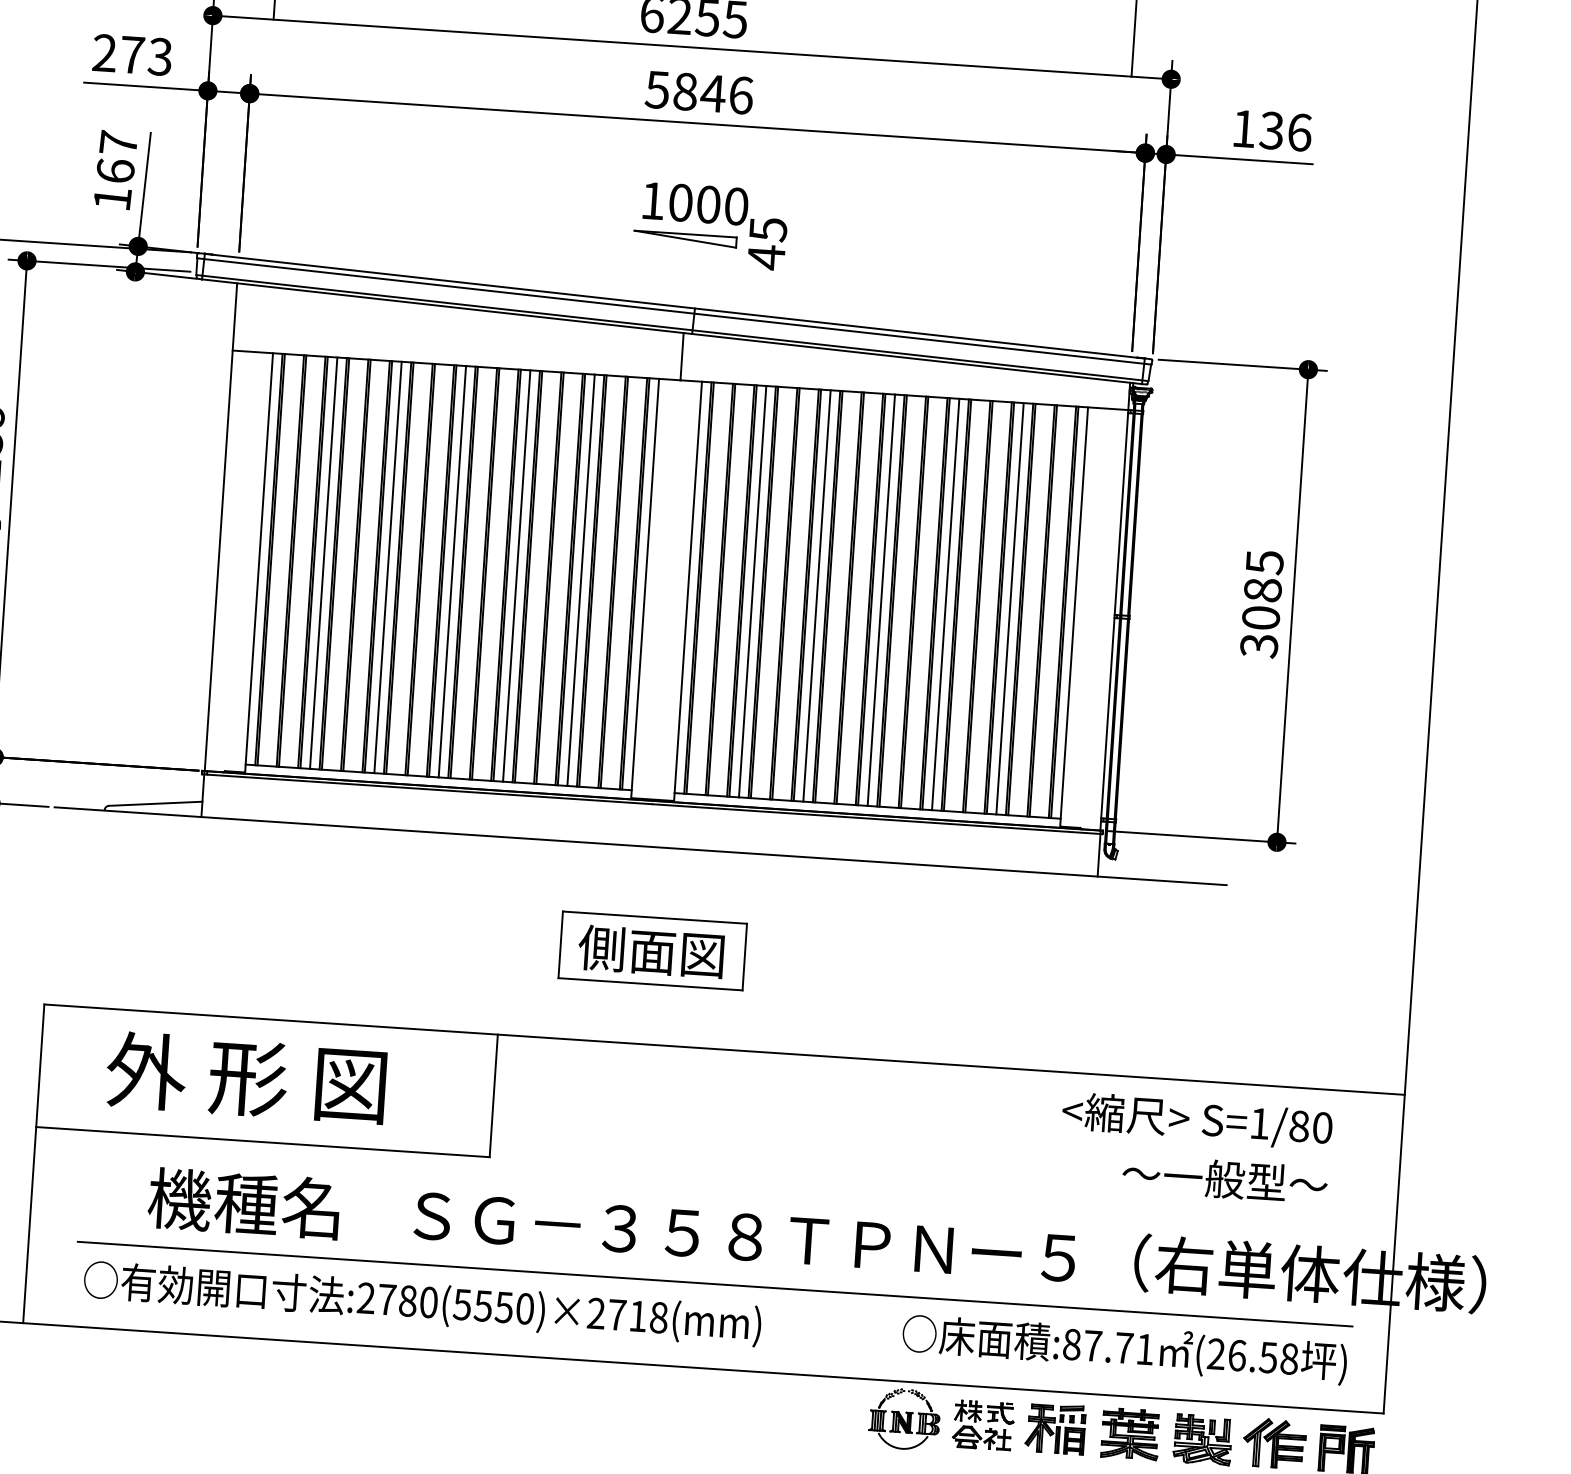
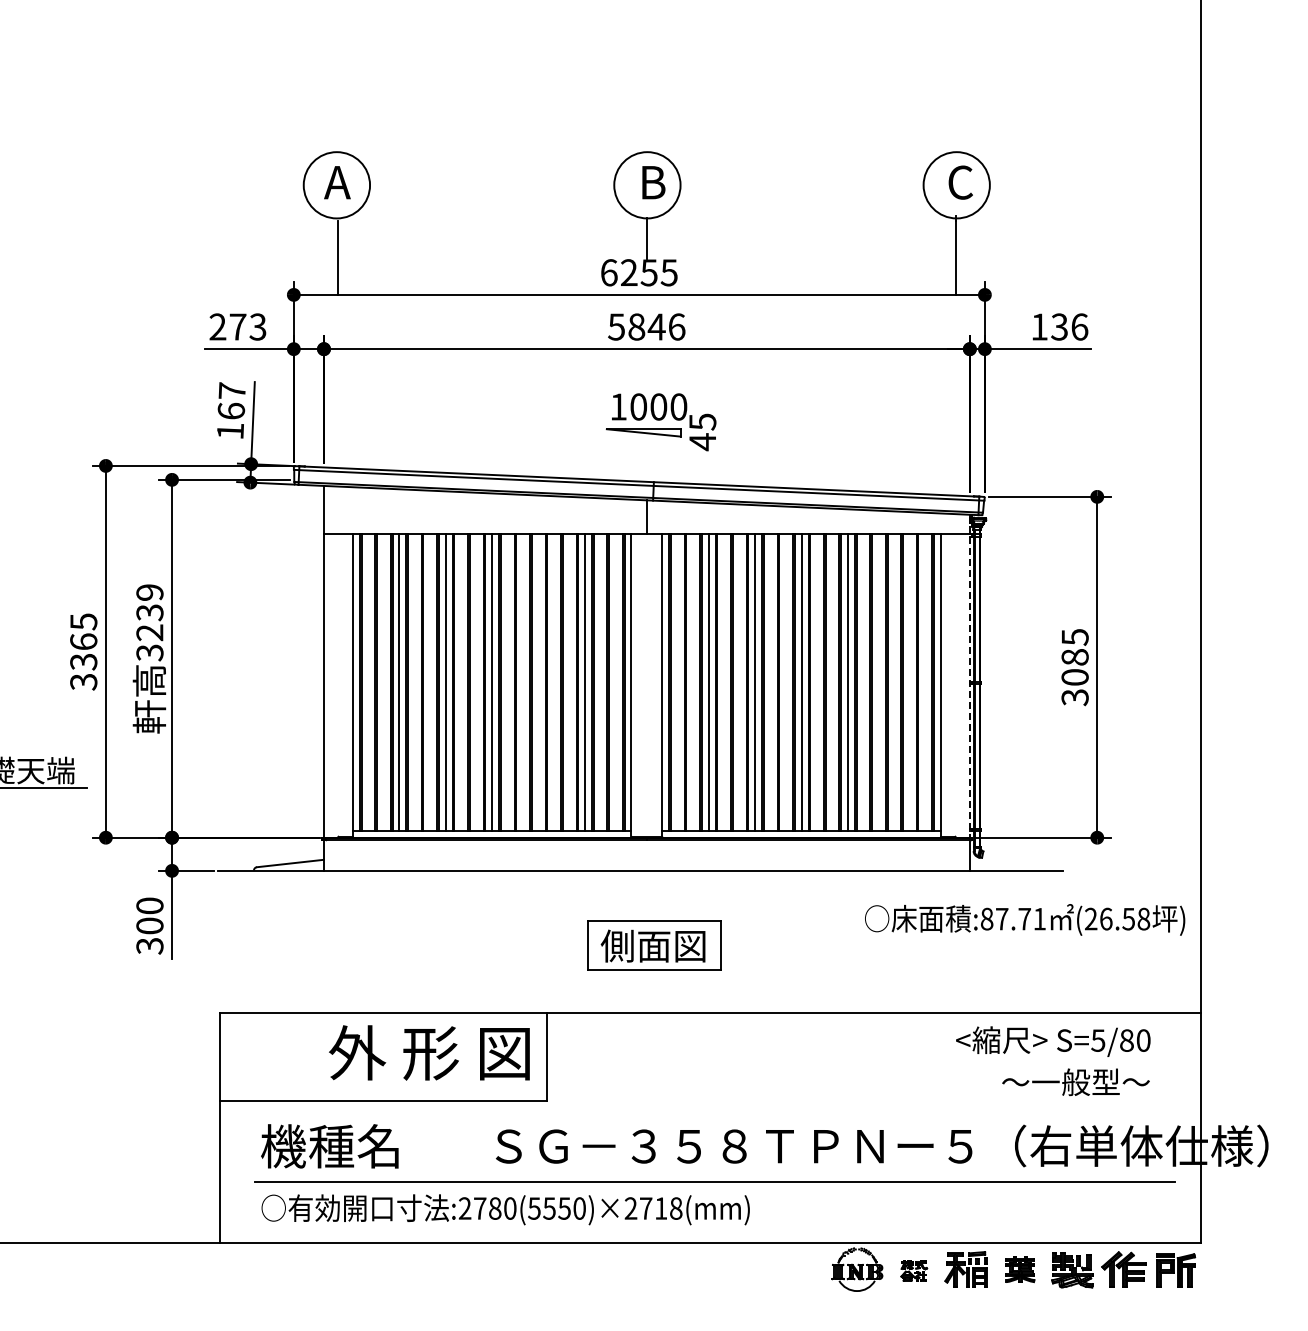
line: (516, 575) -> (538, 682), removed
line: (1114, 606) -> (969, 676), solid -> dashed
line: (1010, 608) -> (894, 682), removed
text: (246, 1077) -> (429, 1052), moved
text: (1260, 1123) -> (1098, 1040), S=1/80 -> S=5/80
text: (243, 1203) -> (329, 1146), moved
text: (1125, 1348) -> (1025, 919), moved
part: (982, 1425) -> (913, 1270), size x0.6
part: (1130, 1433) -> (1020, 1269), size x0.7

